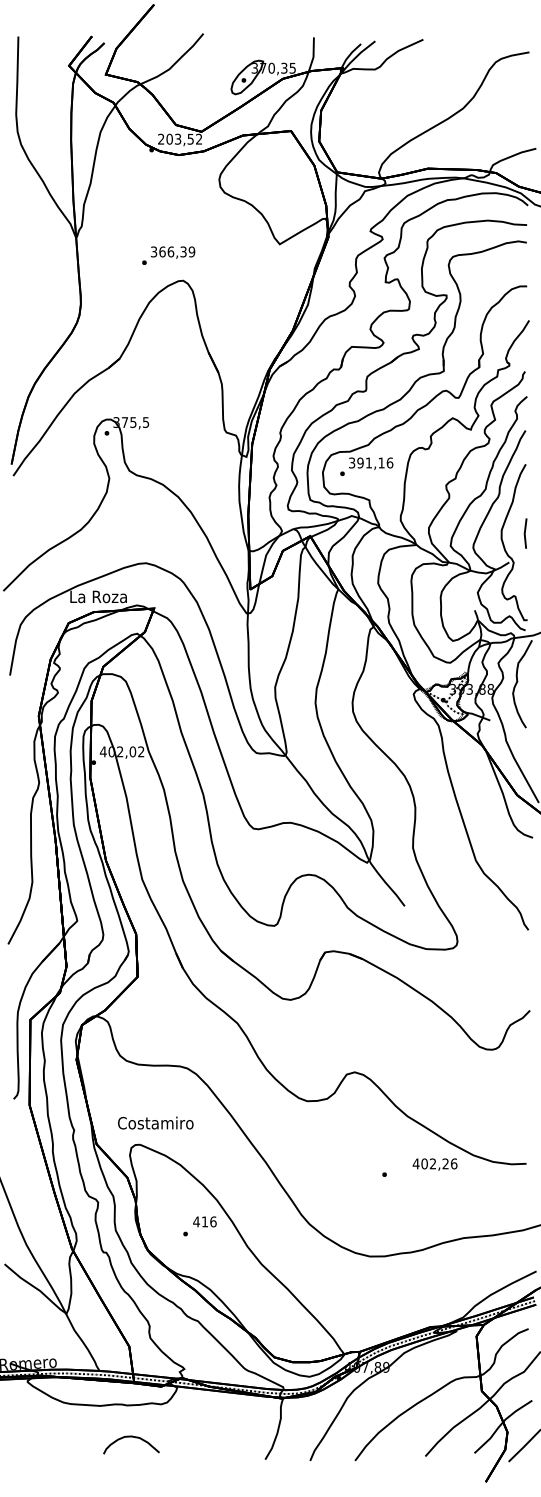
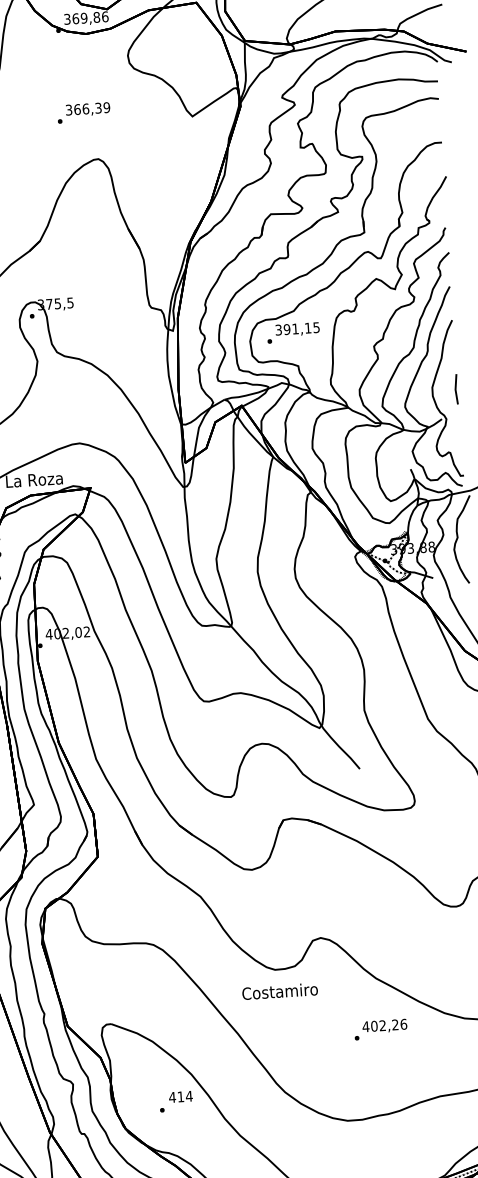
text: (180, 138) -> (86, 17), 203,52 -> 369,86
text: (168, 255) -> (83, 112), moved
text: (389, 462) -> (316, 327), 391,16 -> 391,15
text: (155, 1122) -> (279, 990), moved
text: (434, 1164) -> (384, 1026), moved
text: (213, 1221) -> (189, 1095), 416 -> 414

